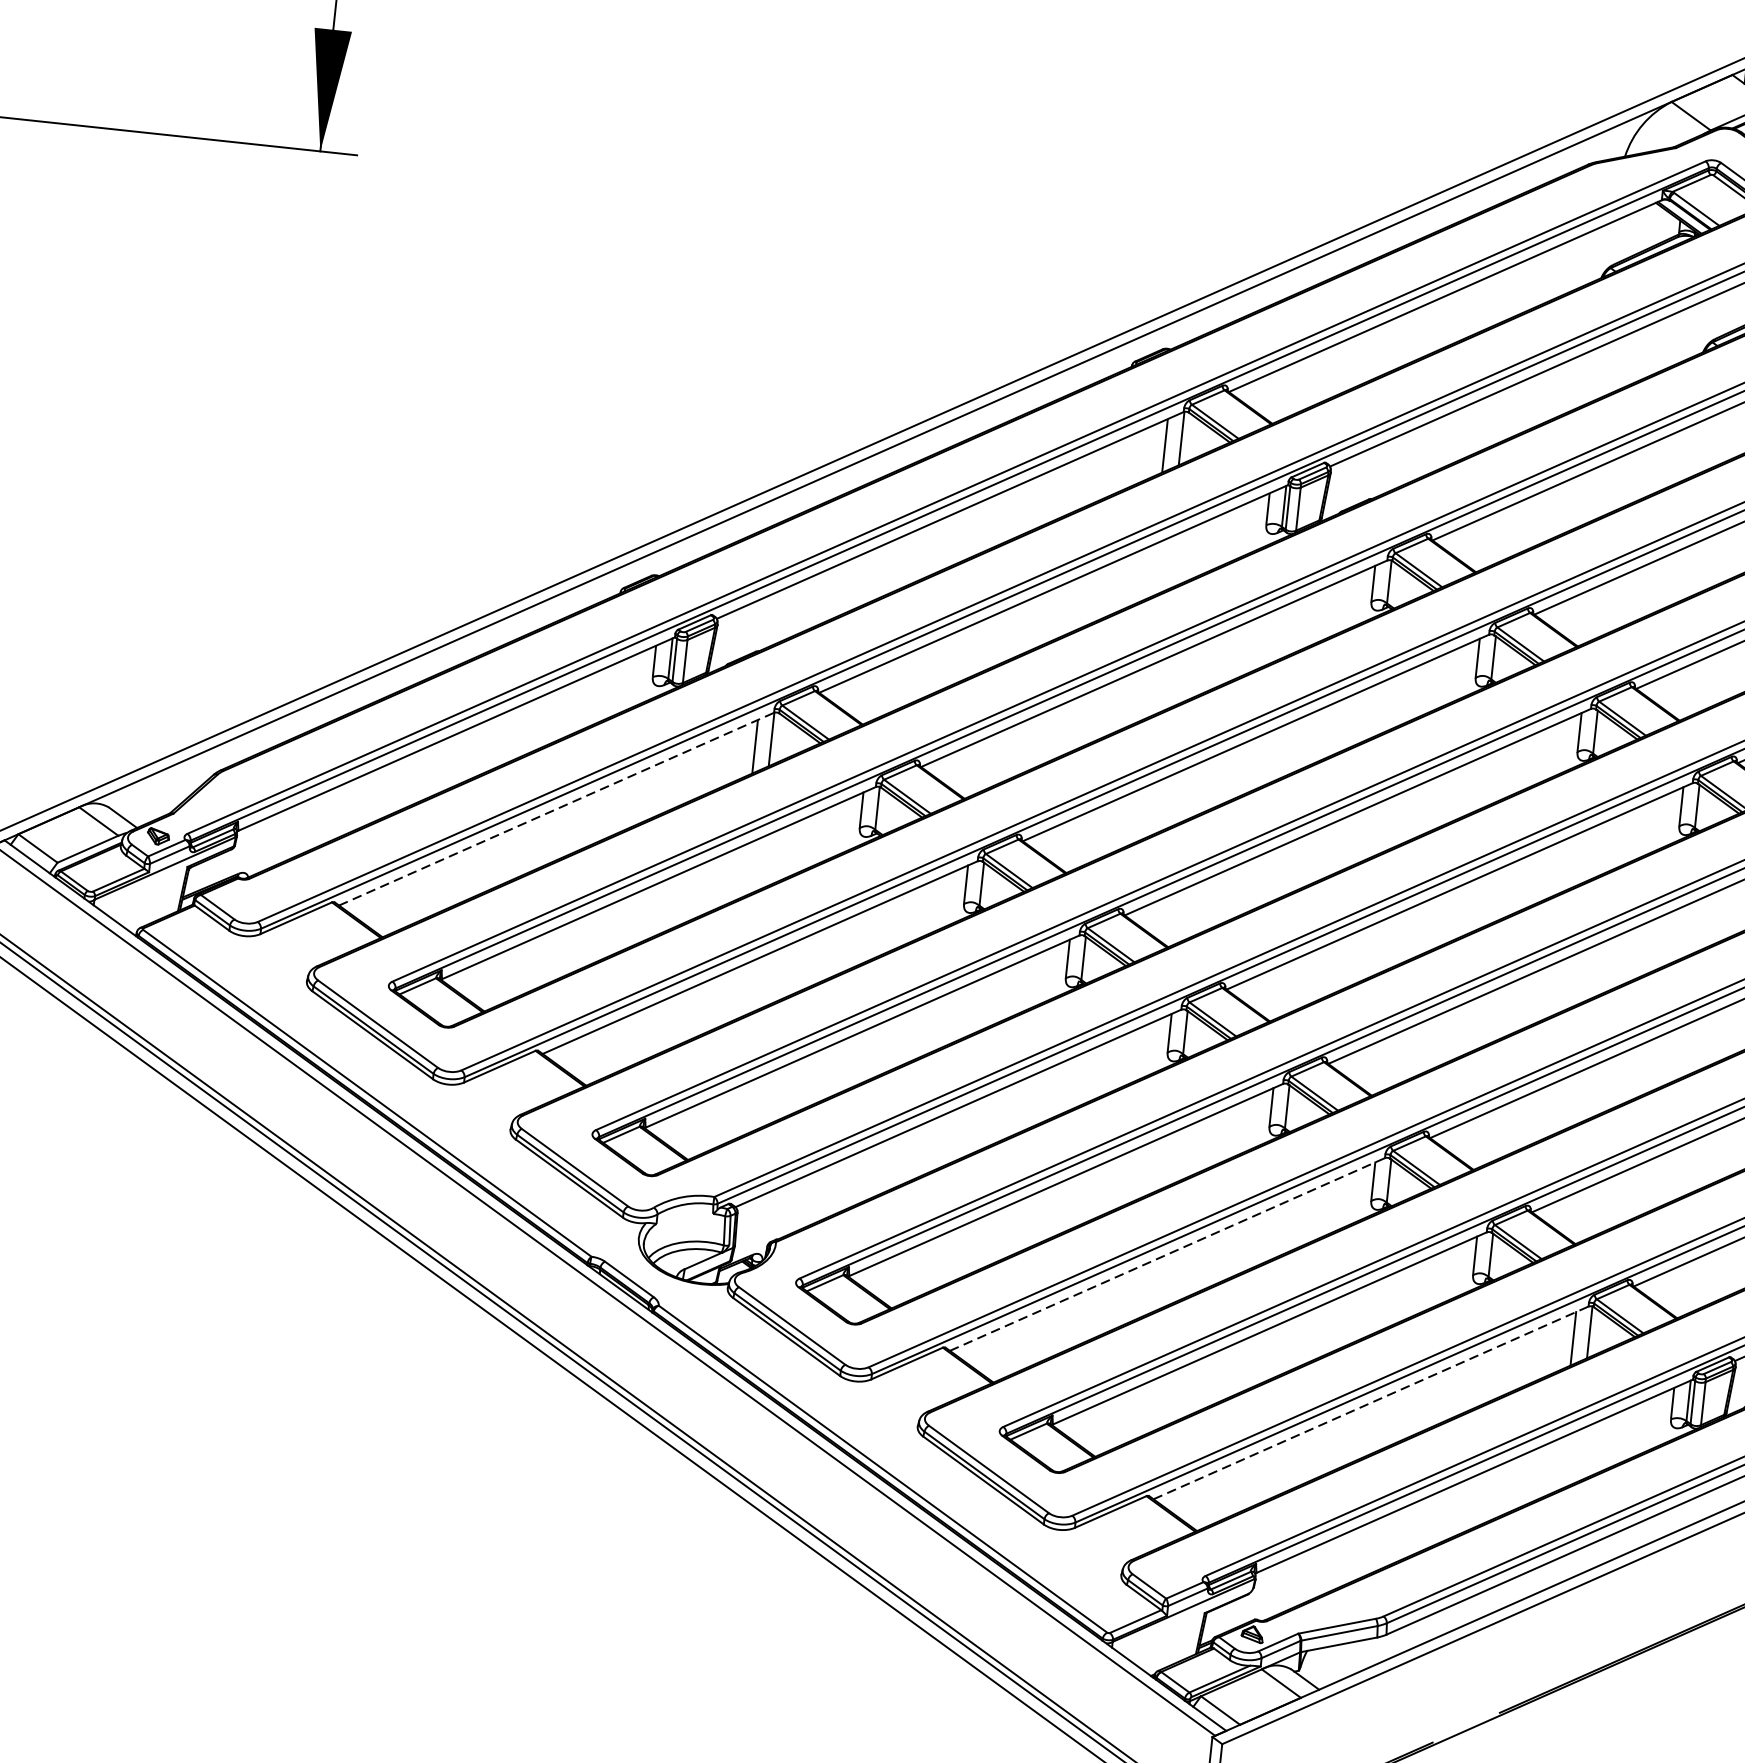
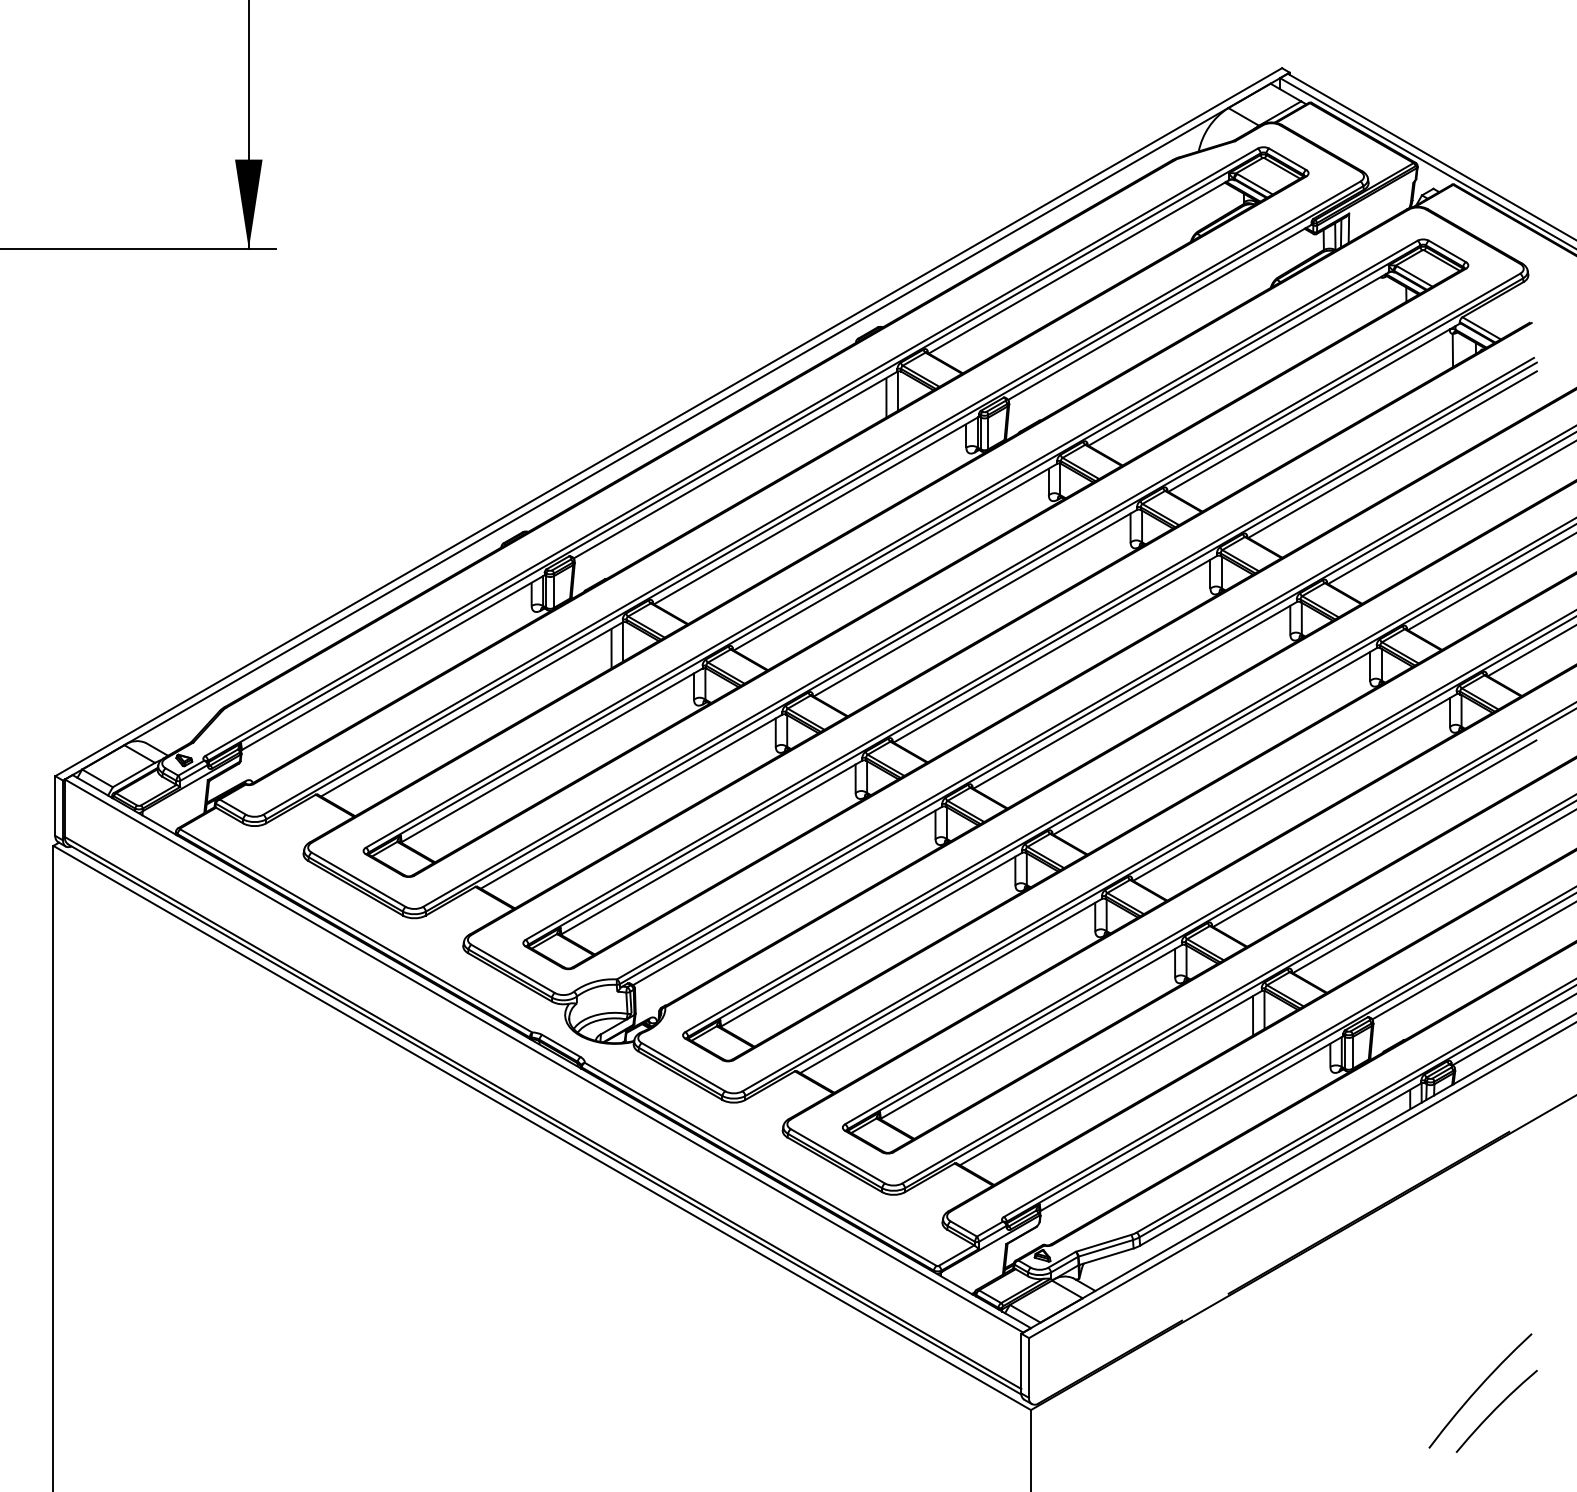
line: (557, 809) -> (472, 709), dashed -> solid
line: (1168, 1253) -> (951, 985), dashed -> solid
line: (1372, 1402) -> (1111, 1077), dashed -> solid

